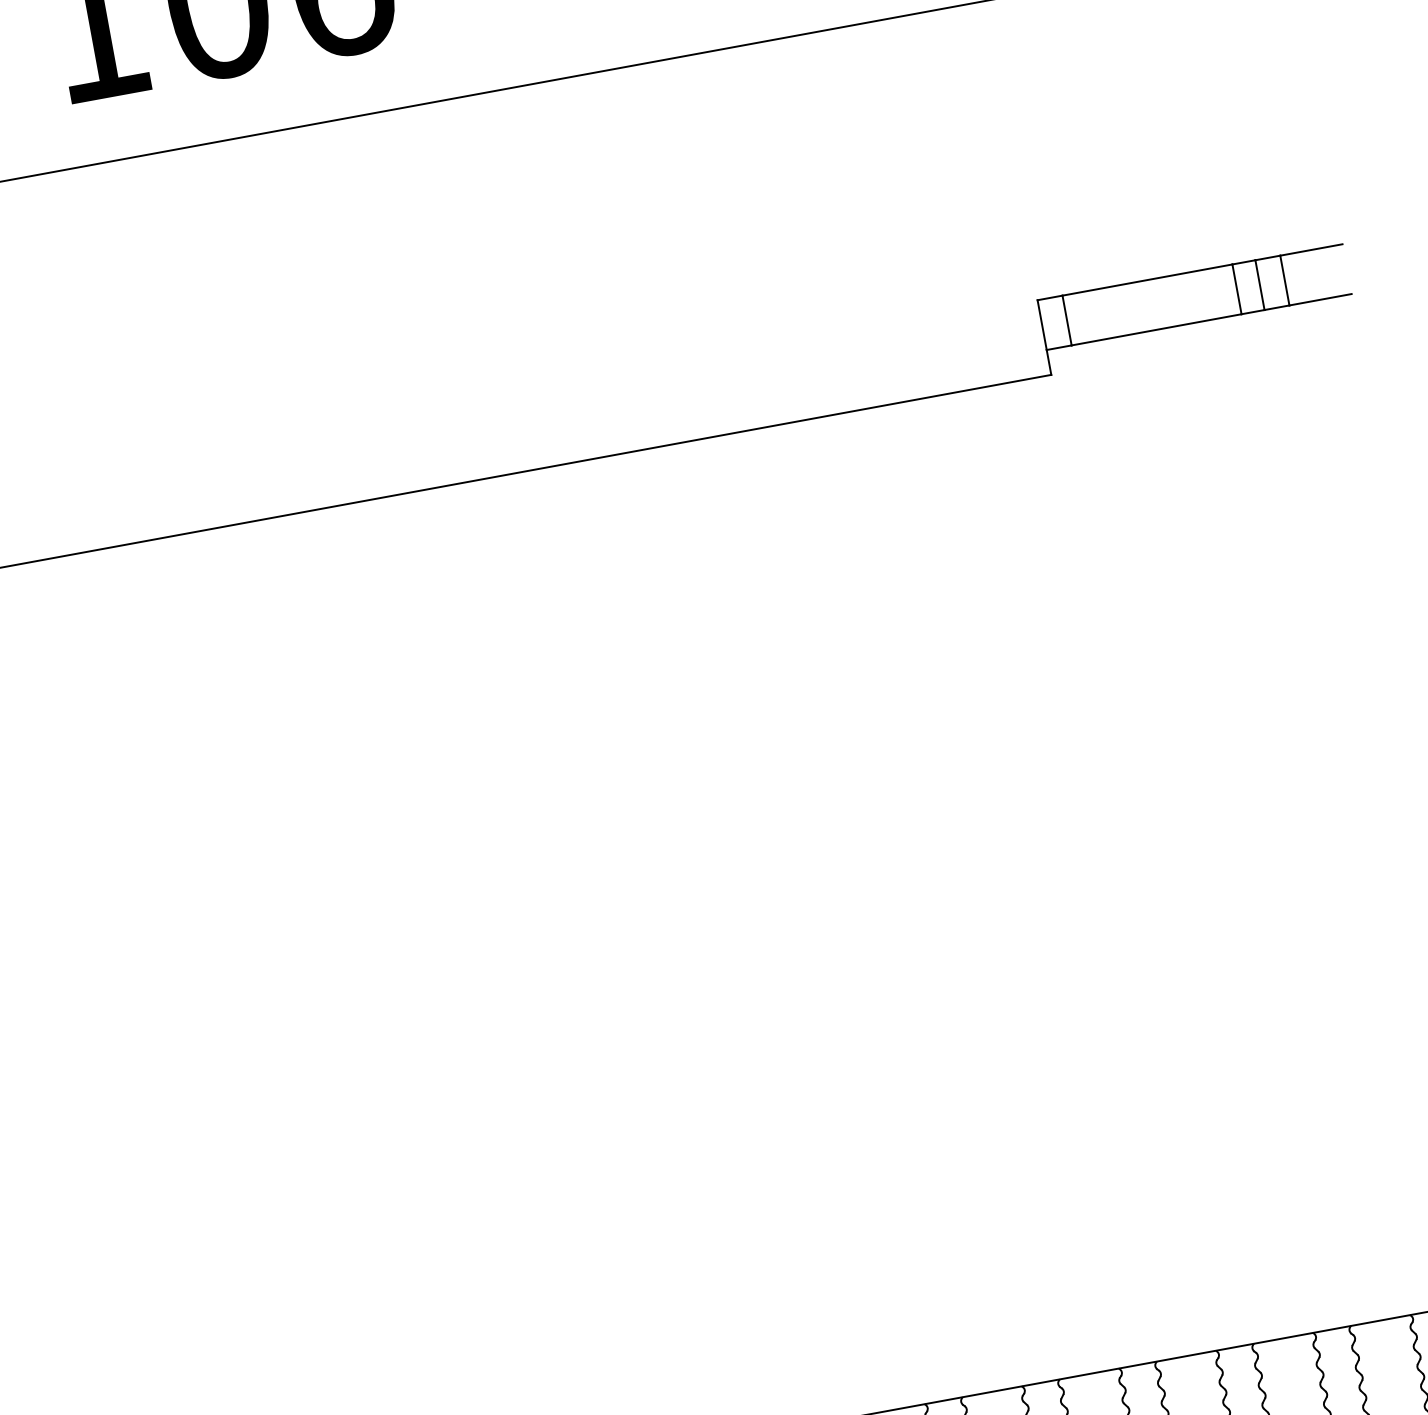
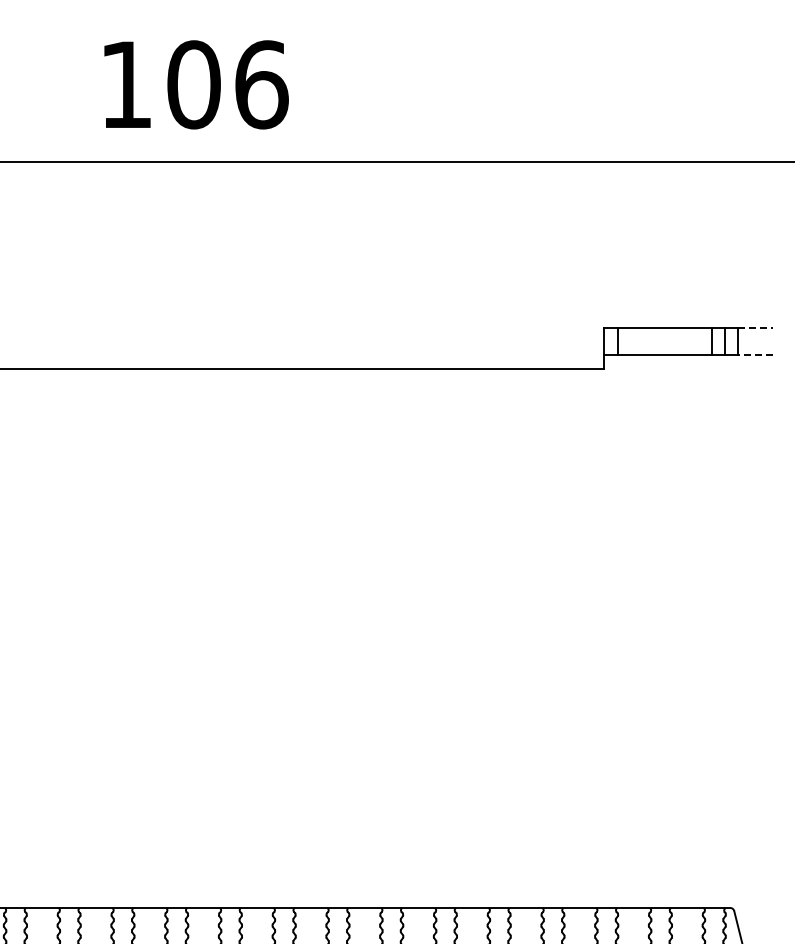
line: (1313, 249) -> (756, 327), solid -> dashed
line: (1320, 300) -> (755, 355), solid -> dashed

